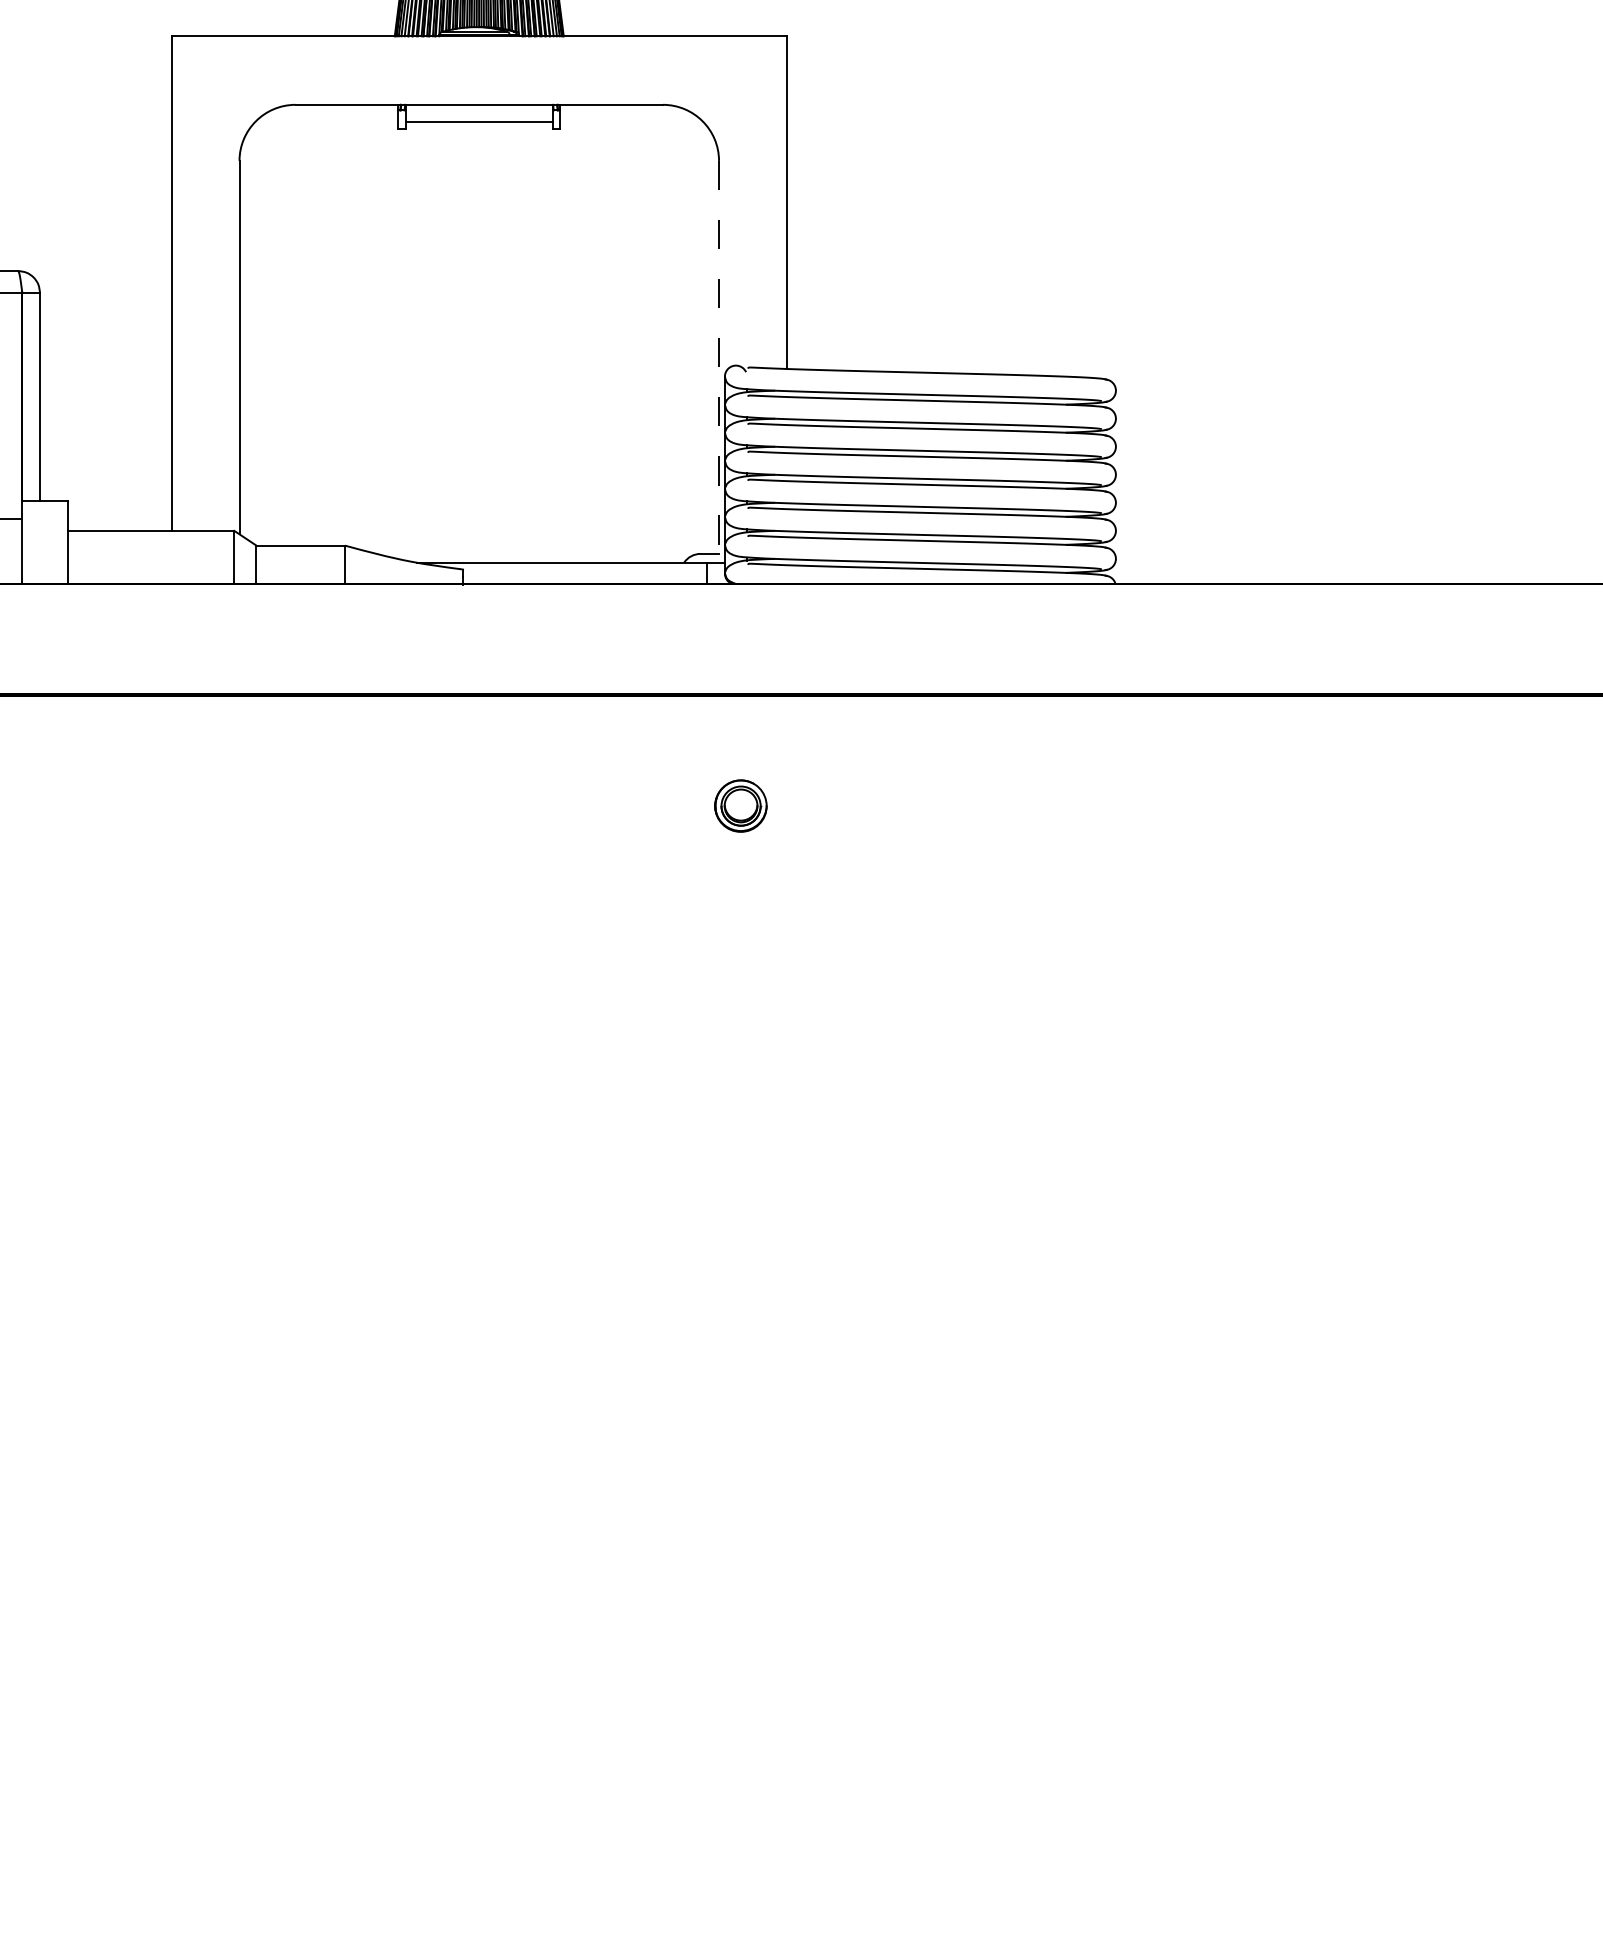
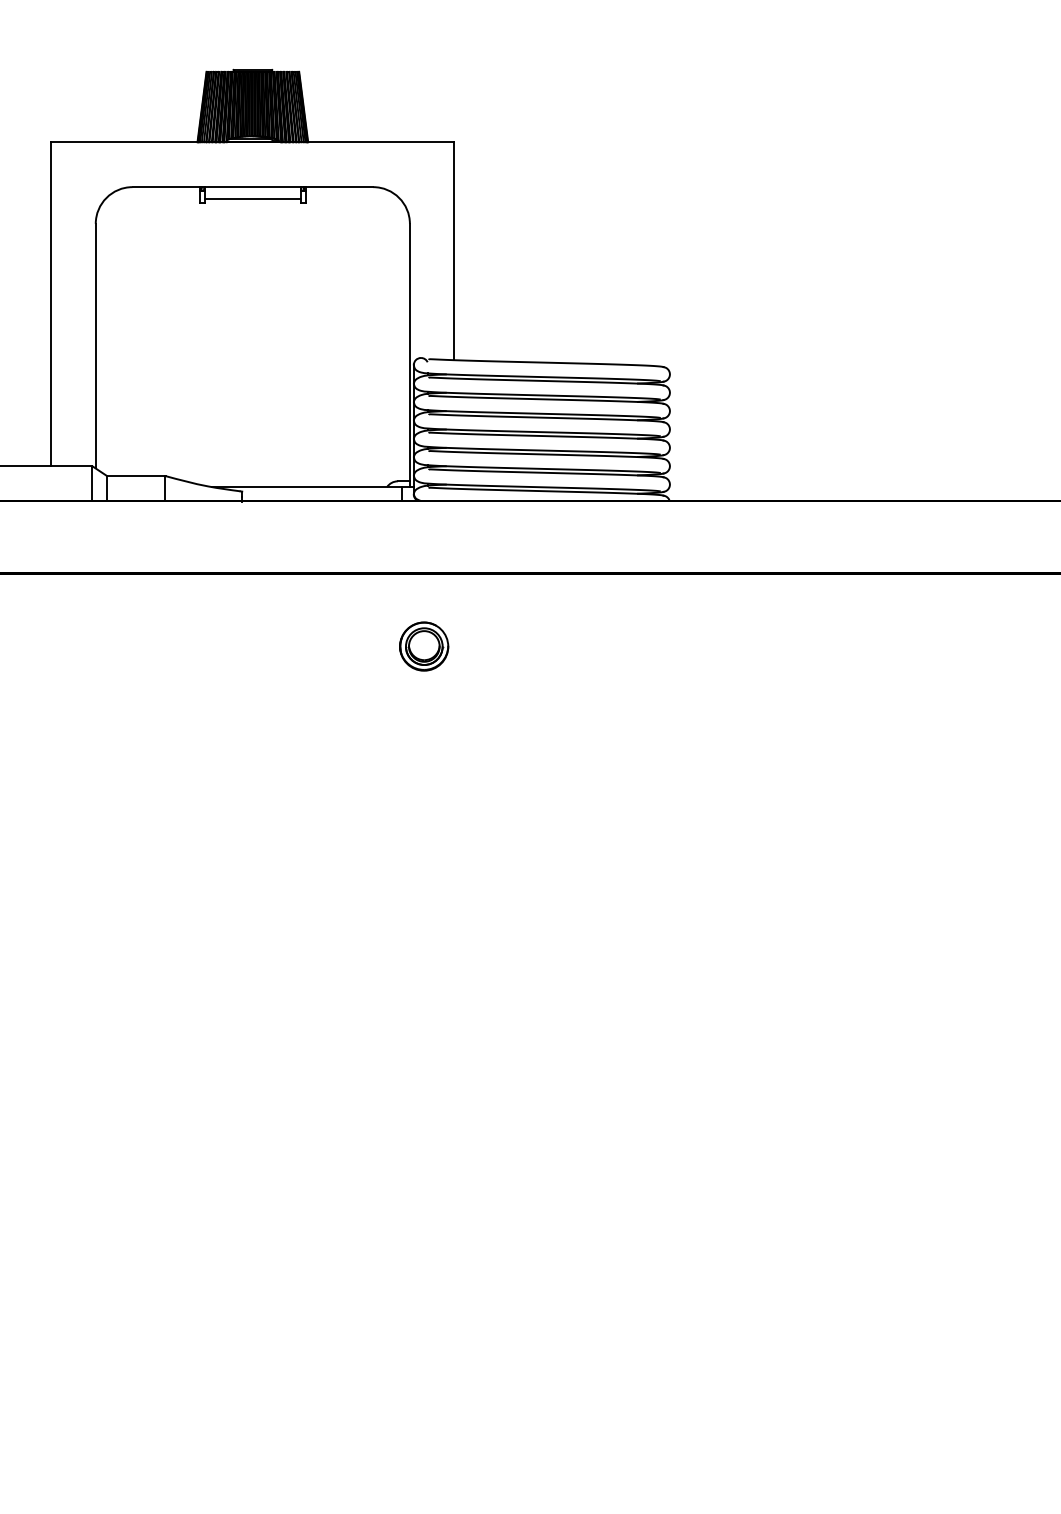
line: (718, 361) -> (409, 355), dashed -> solid
part: (741, 806) -> (424, 646), size x1.43

